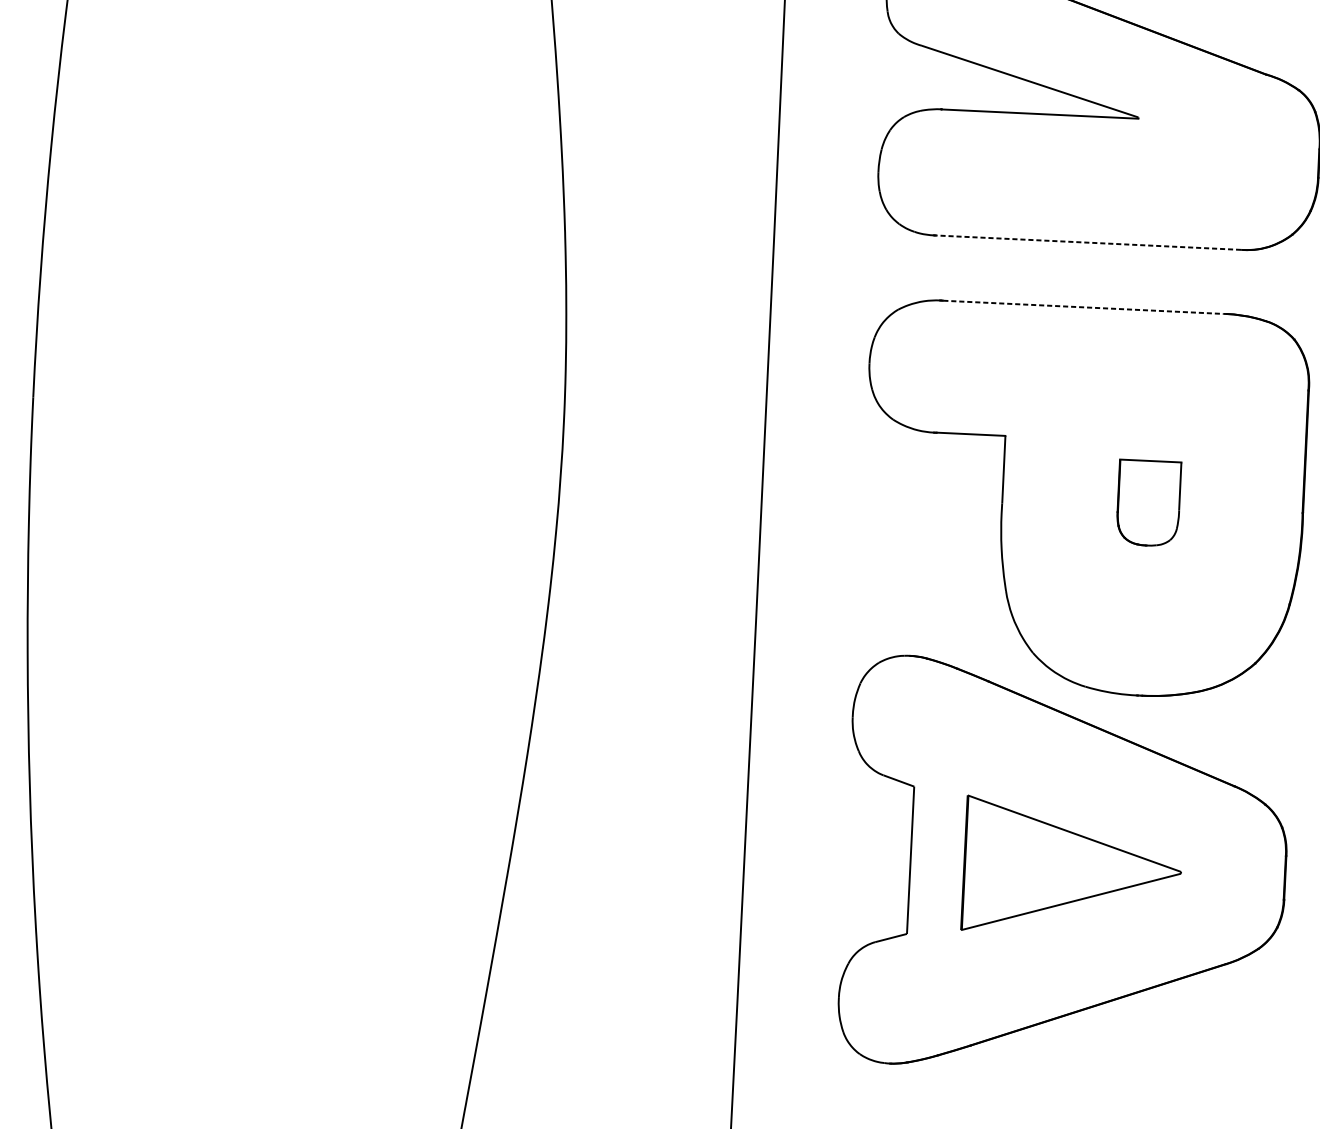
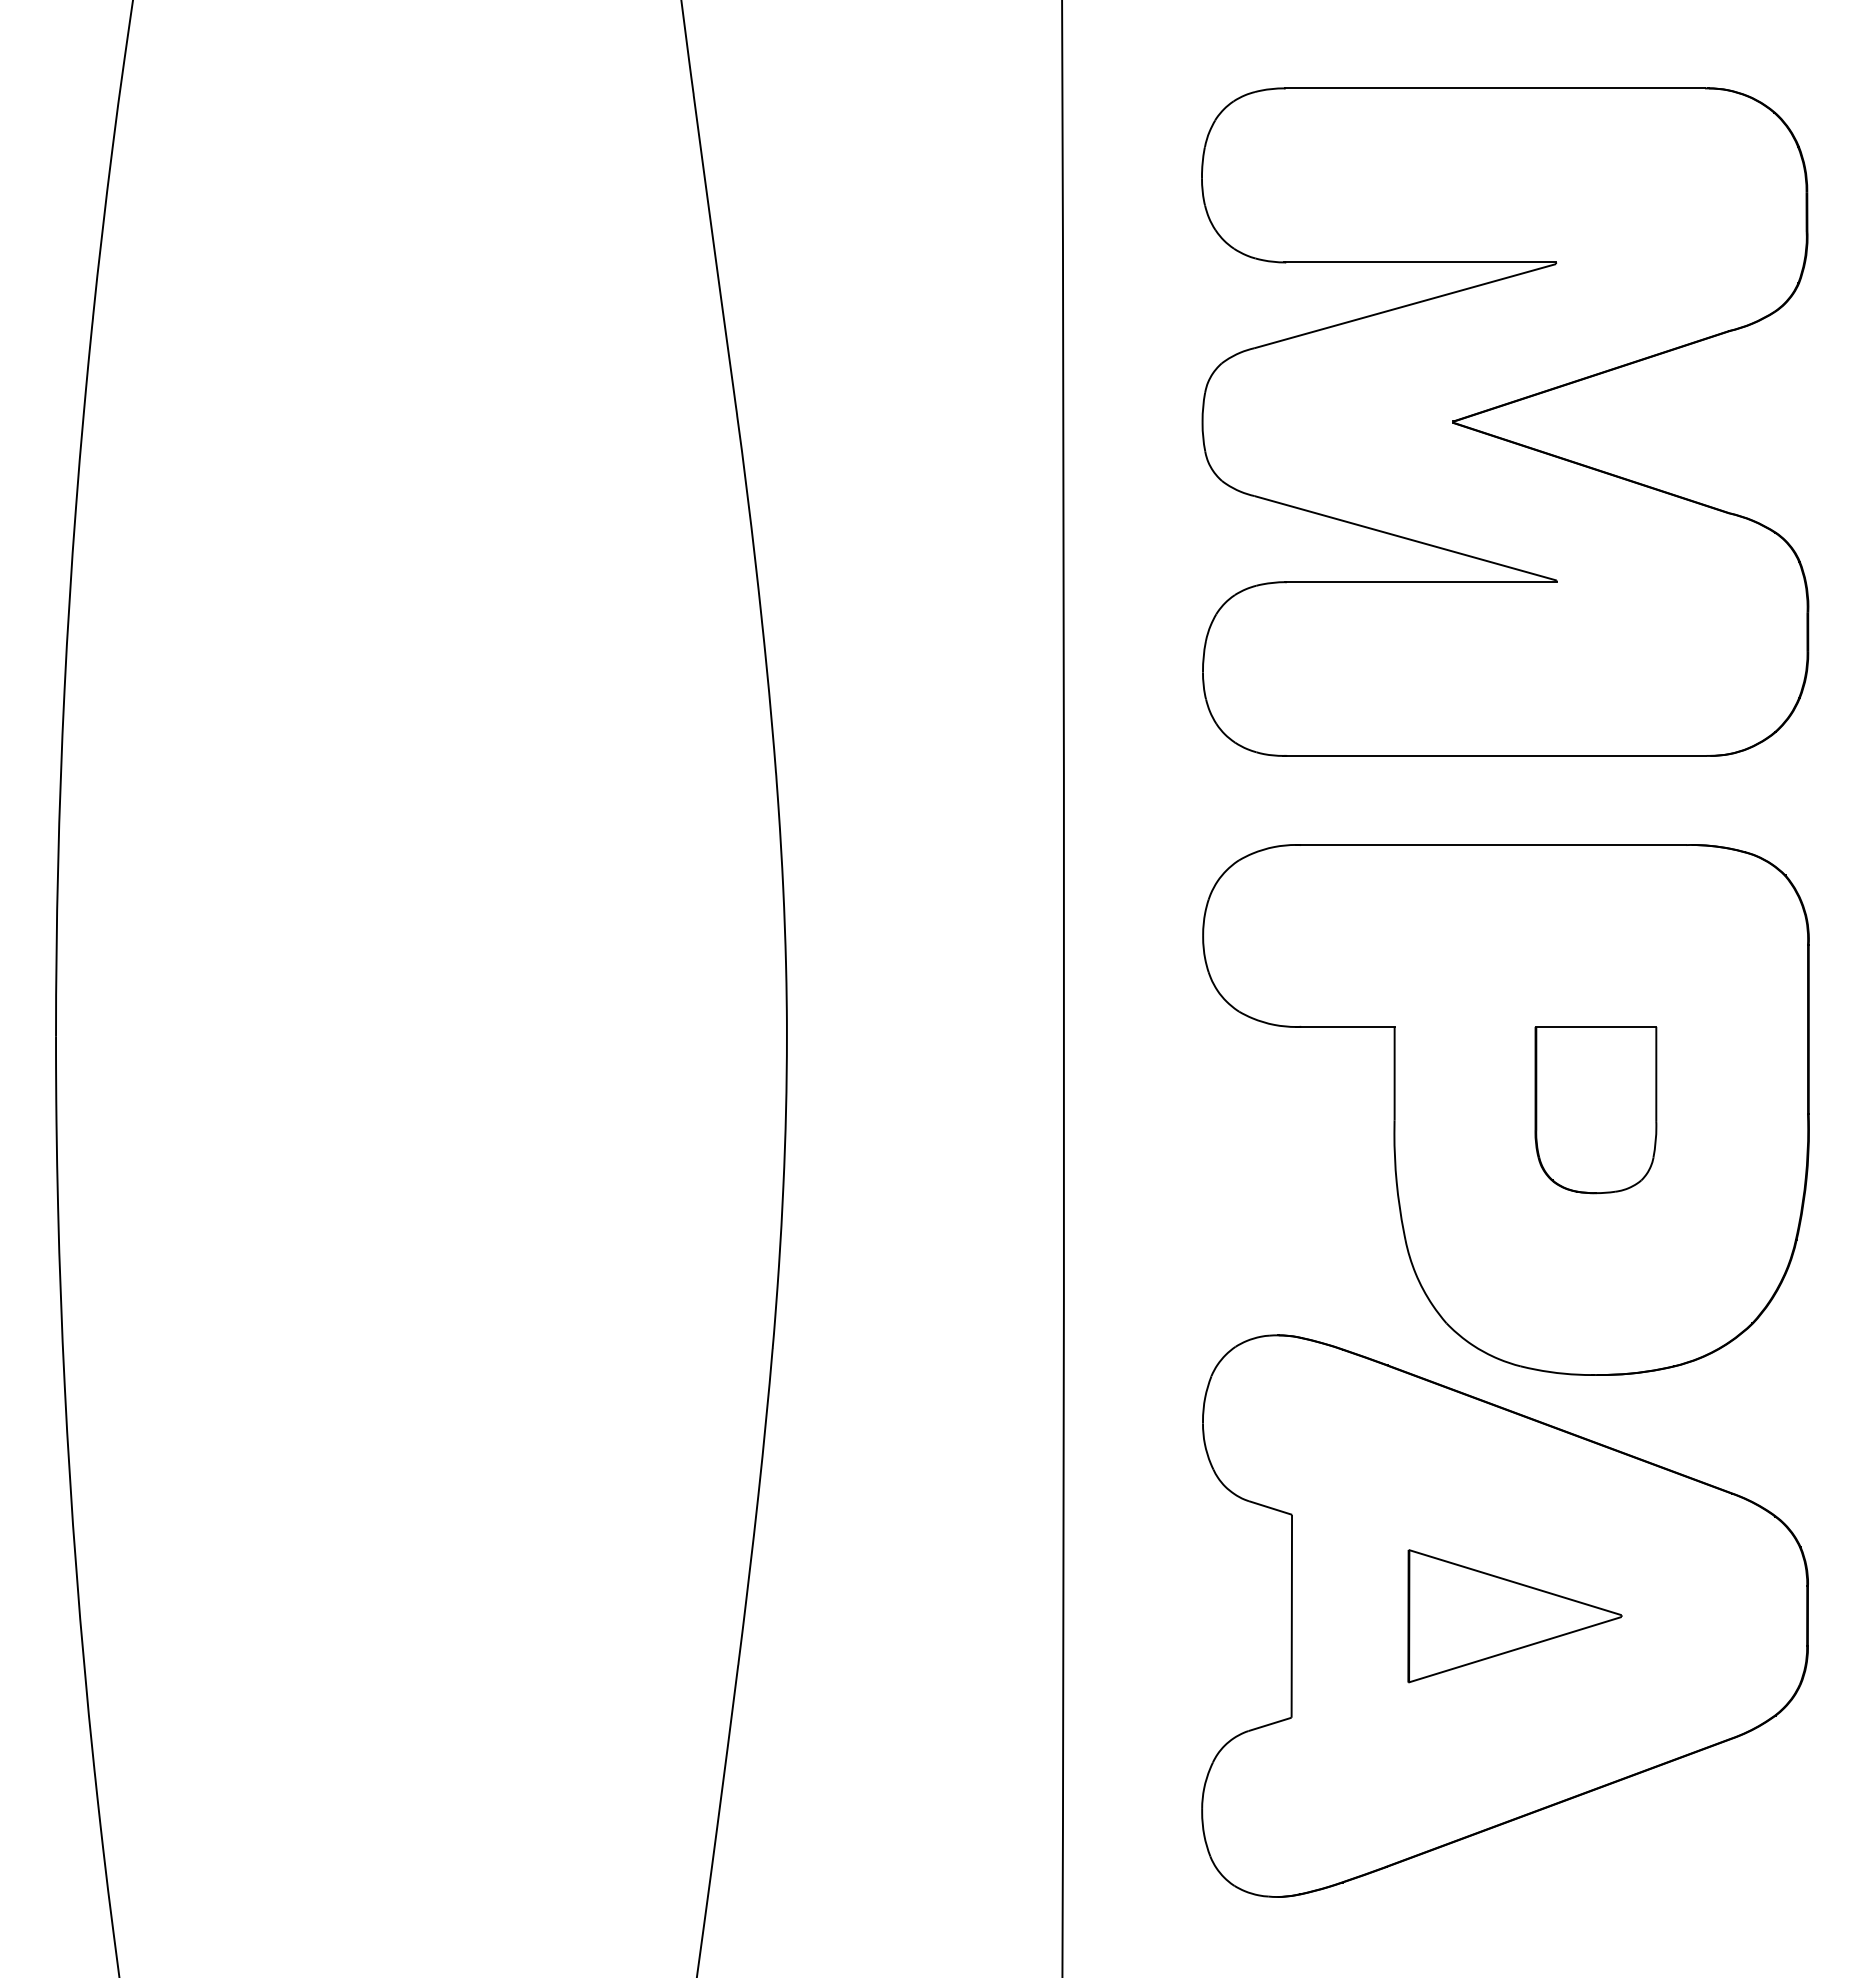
line: (1088, 242) -> (1496, 755), dashed -> solid
line: (1083, 307) -> (1493, 845), dashed -> solid
part: (1148, 503) -> (1595, 1110), size x1.43
part: (1072, 868) -> (1514, 1616), size x0.71

